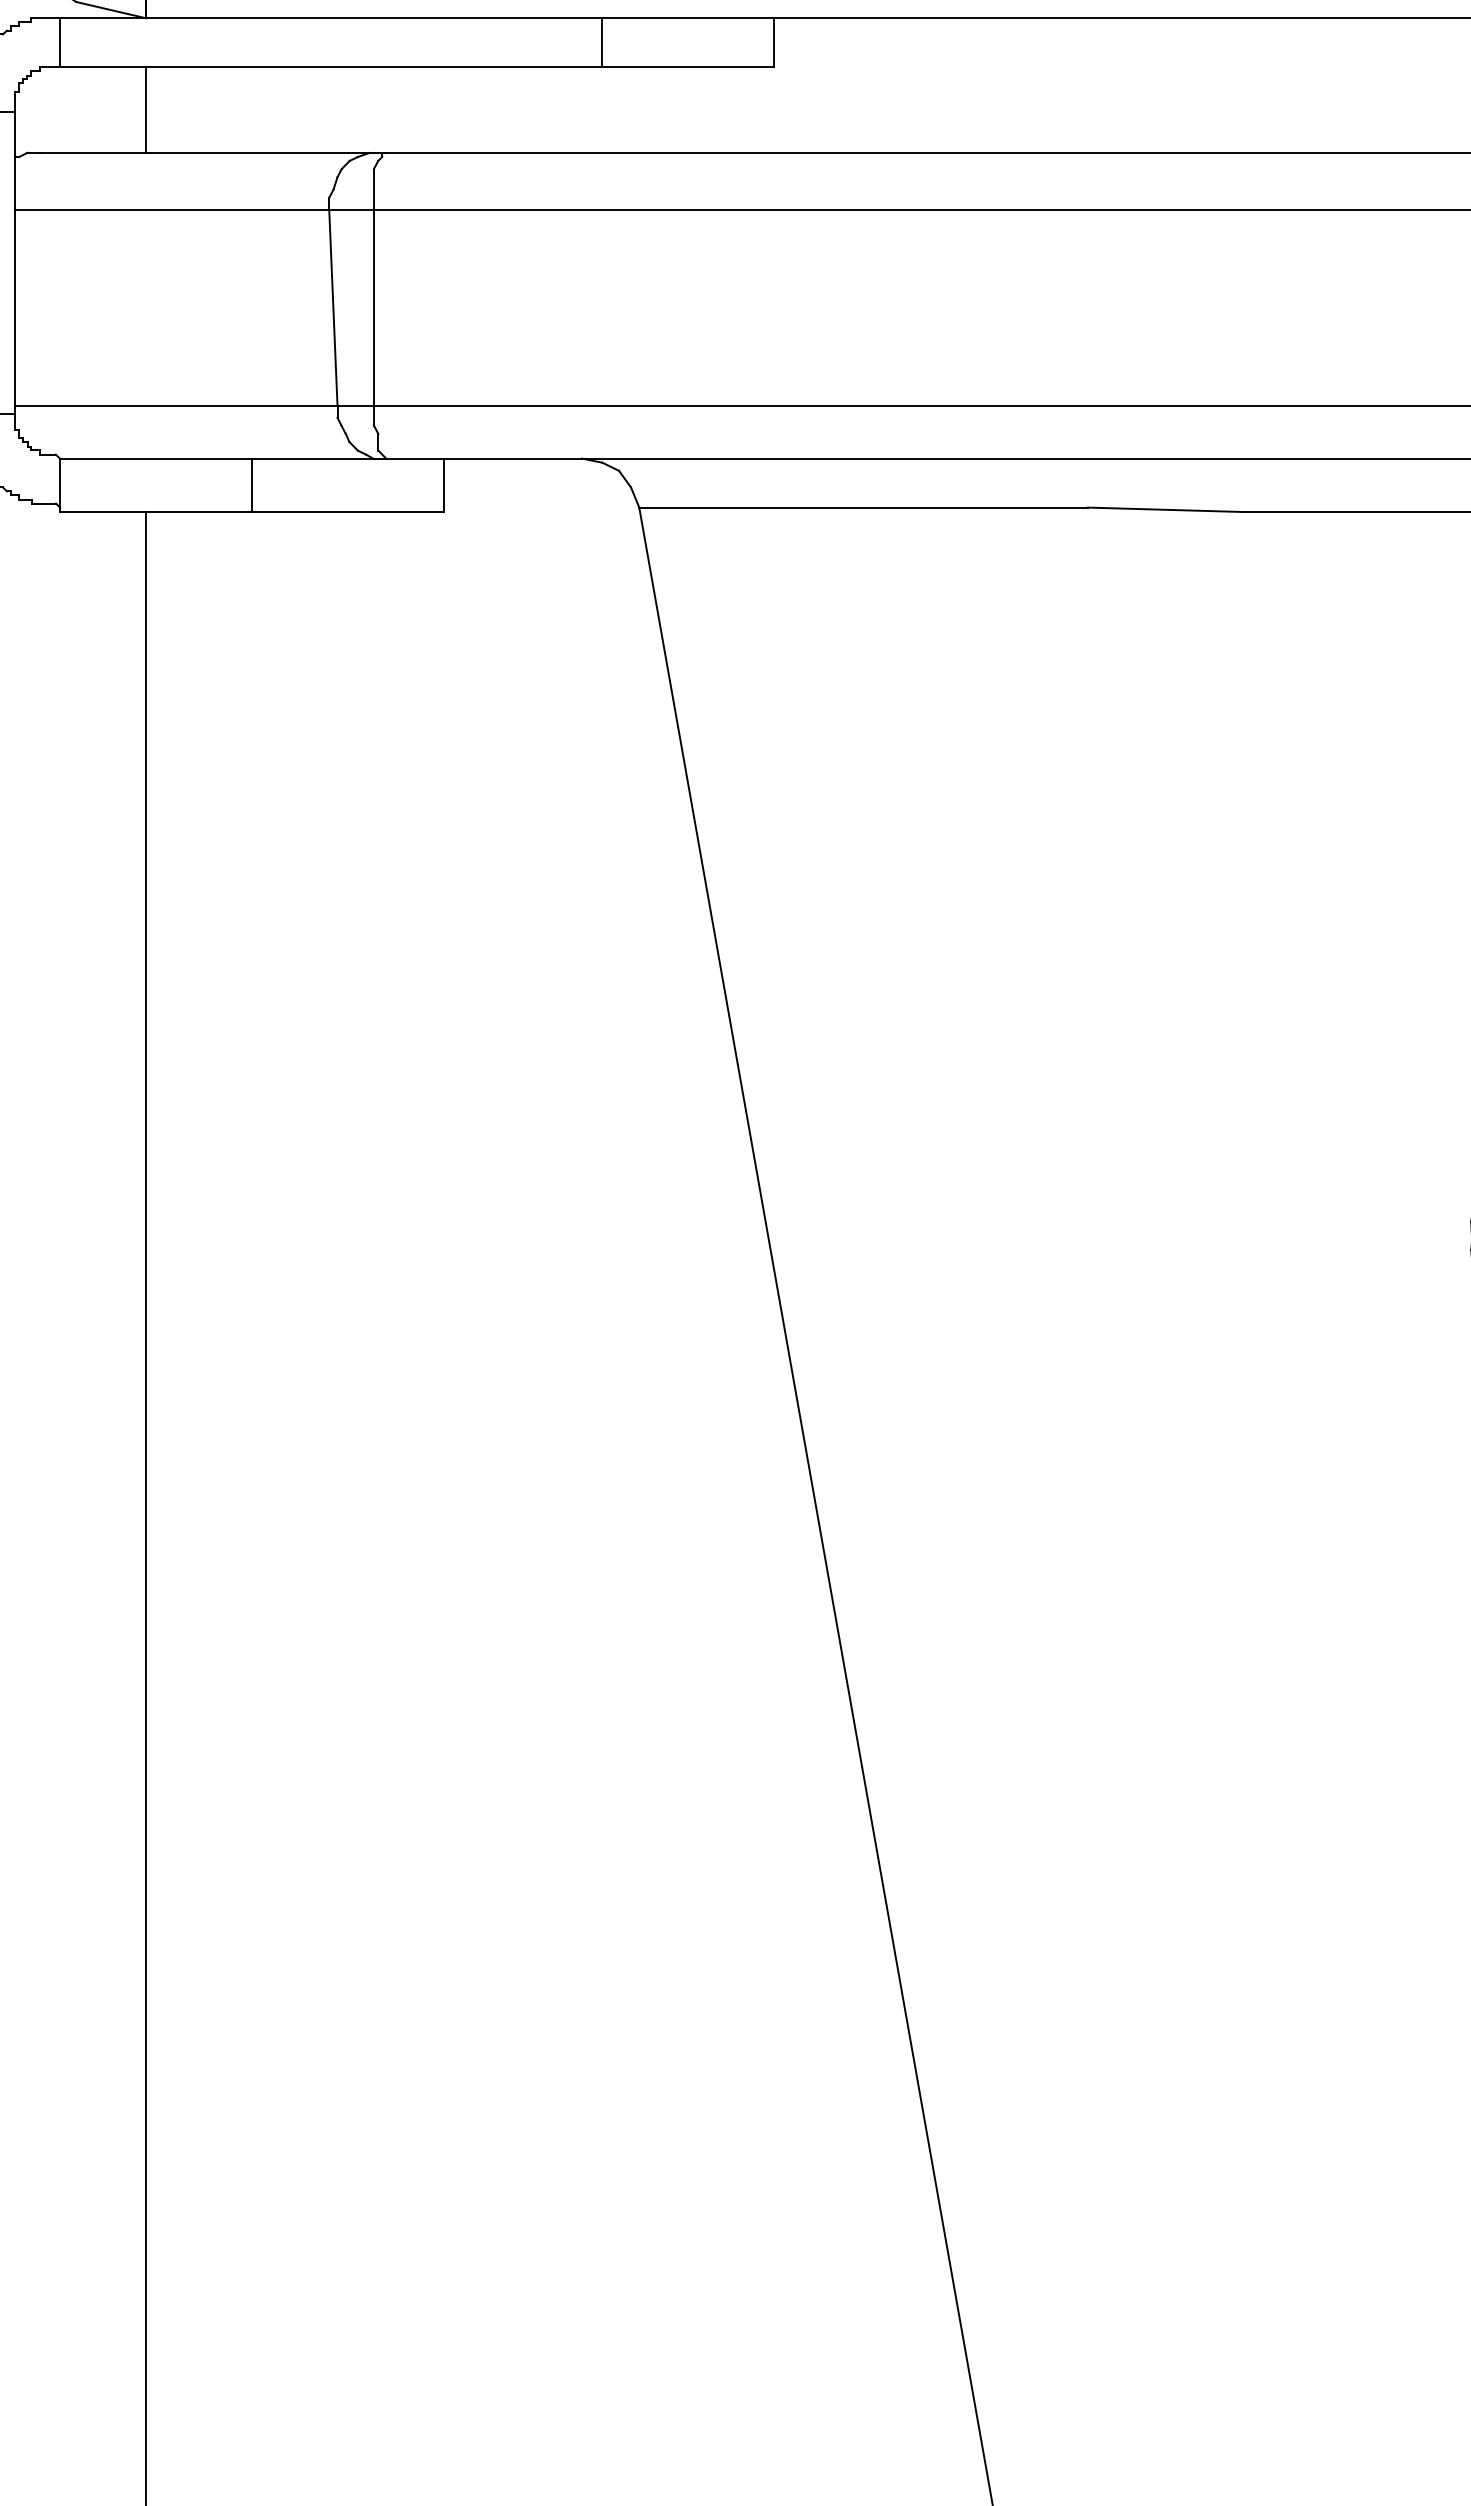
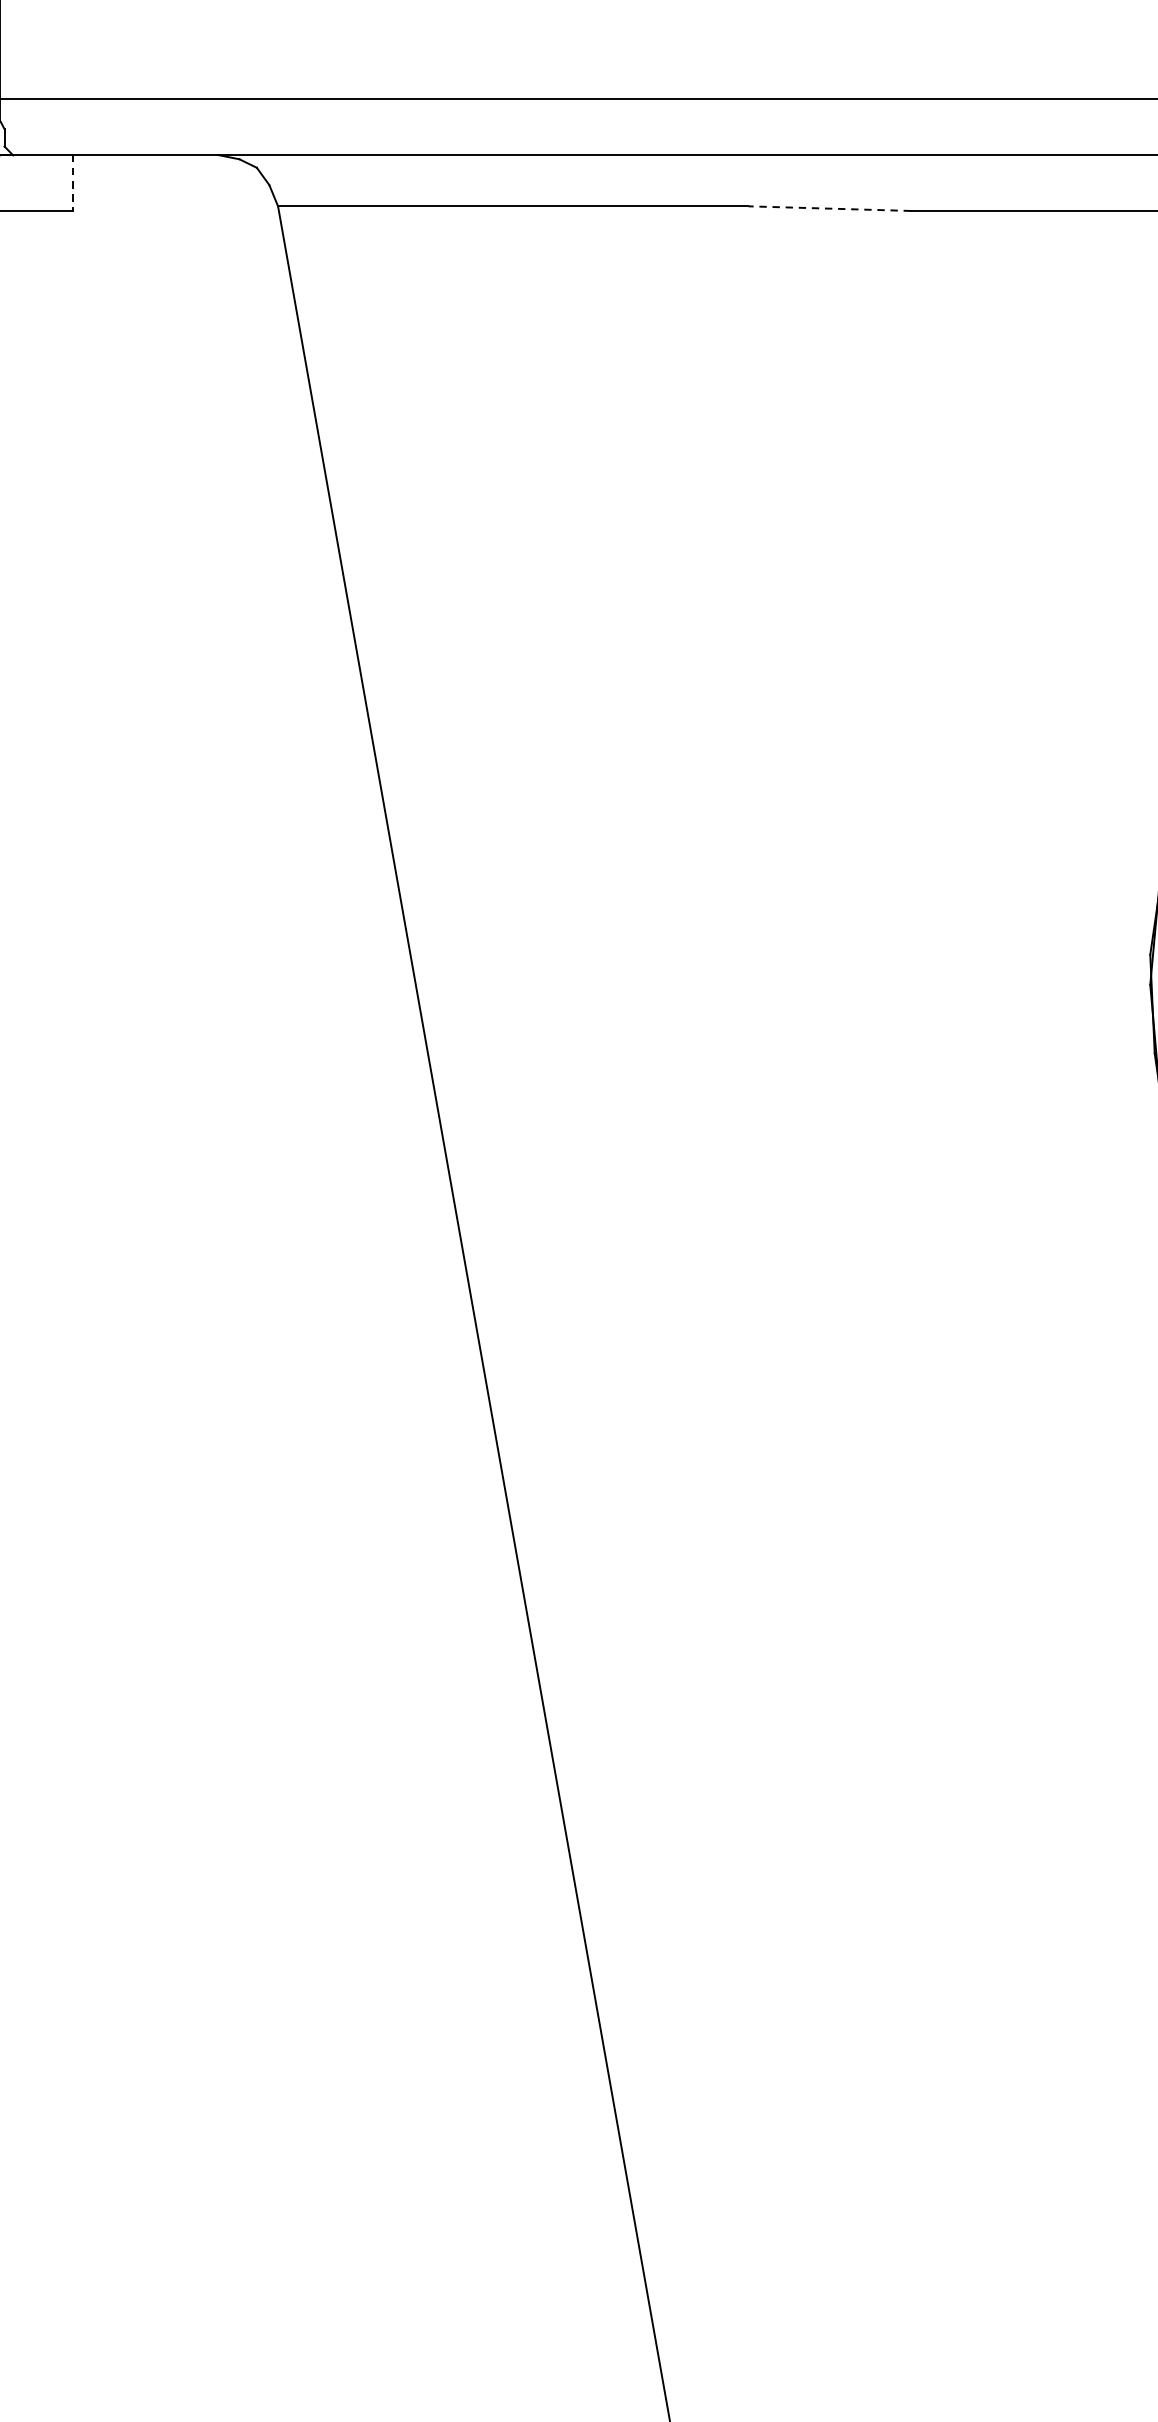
line: (443, 485) -> (72, 183), solid -> dashed
line: (1165, 509) -> (829, 208), solid -> dashed

